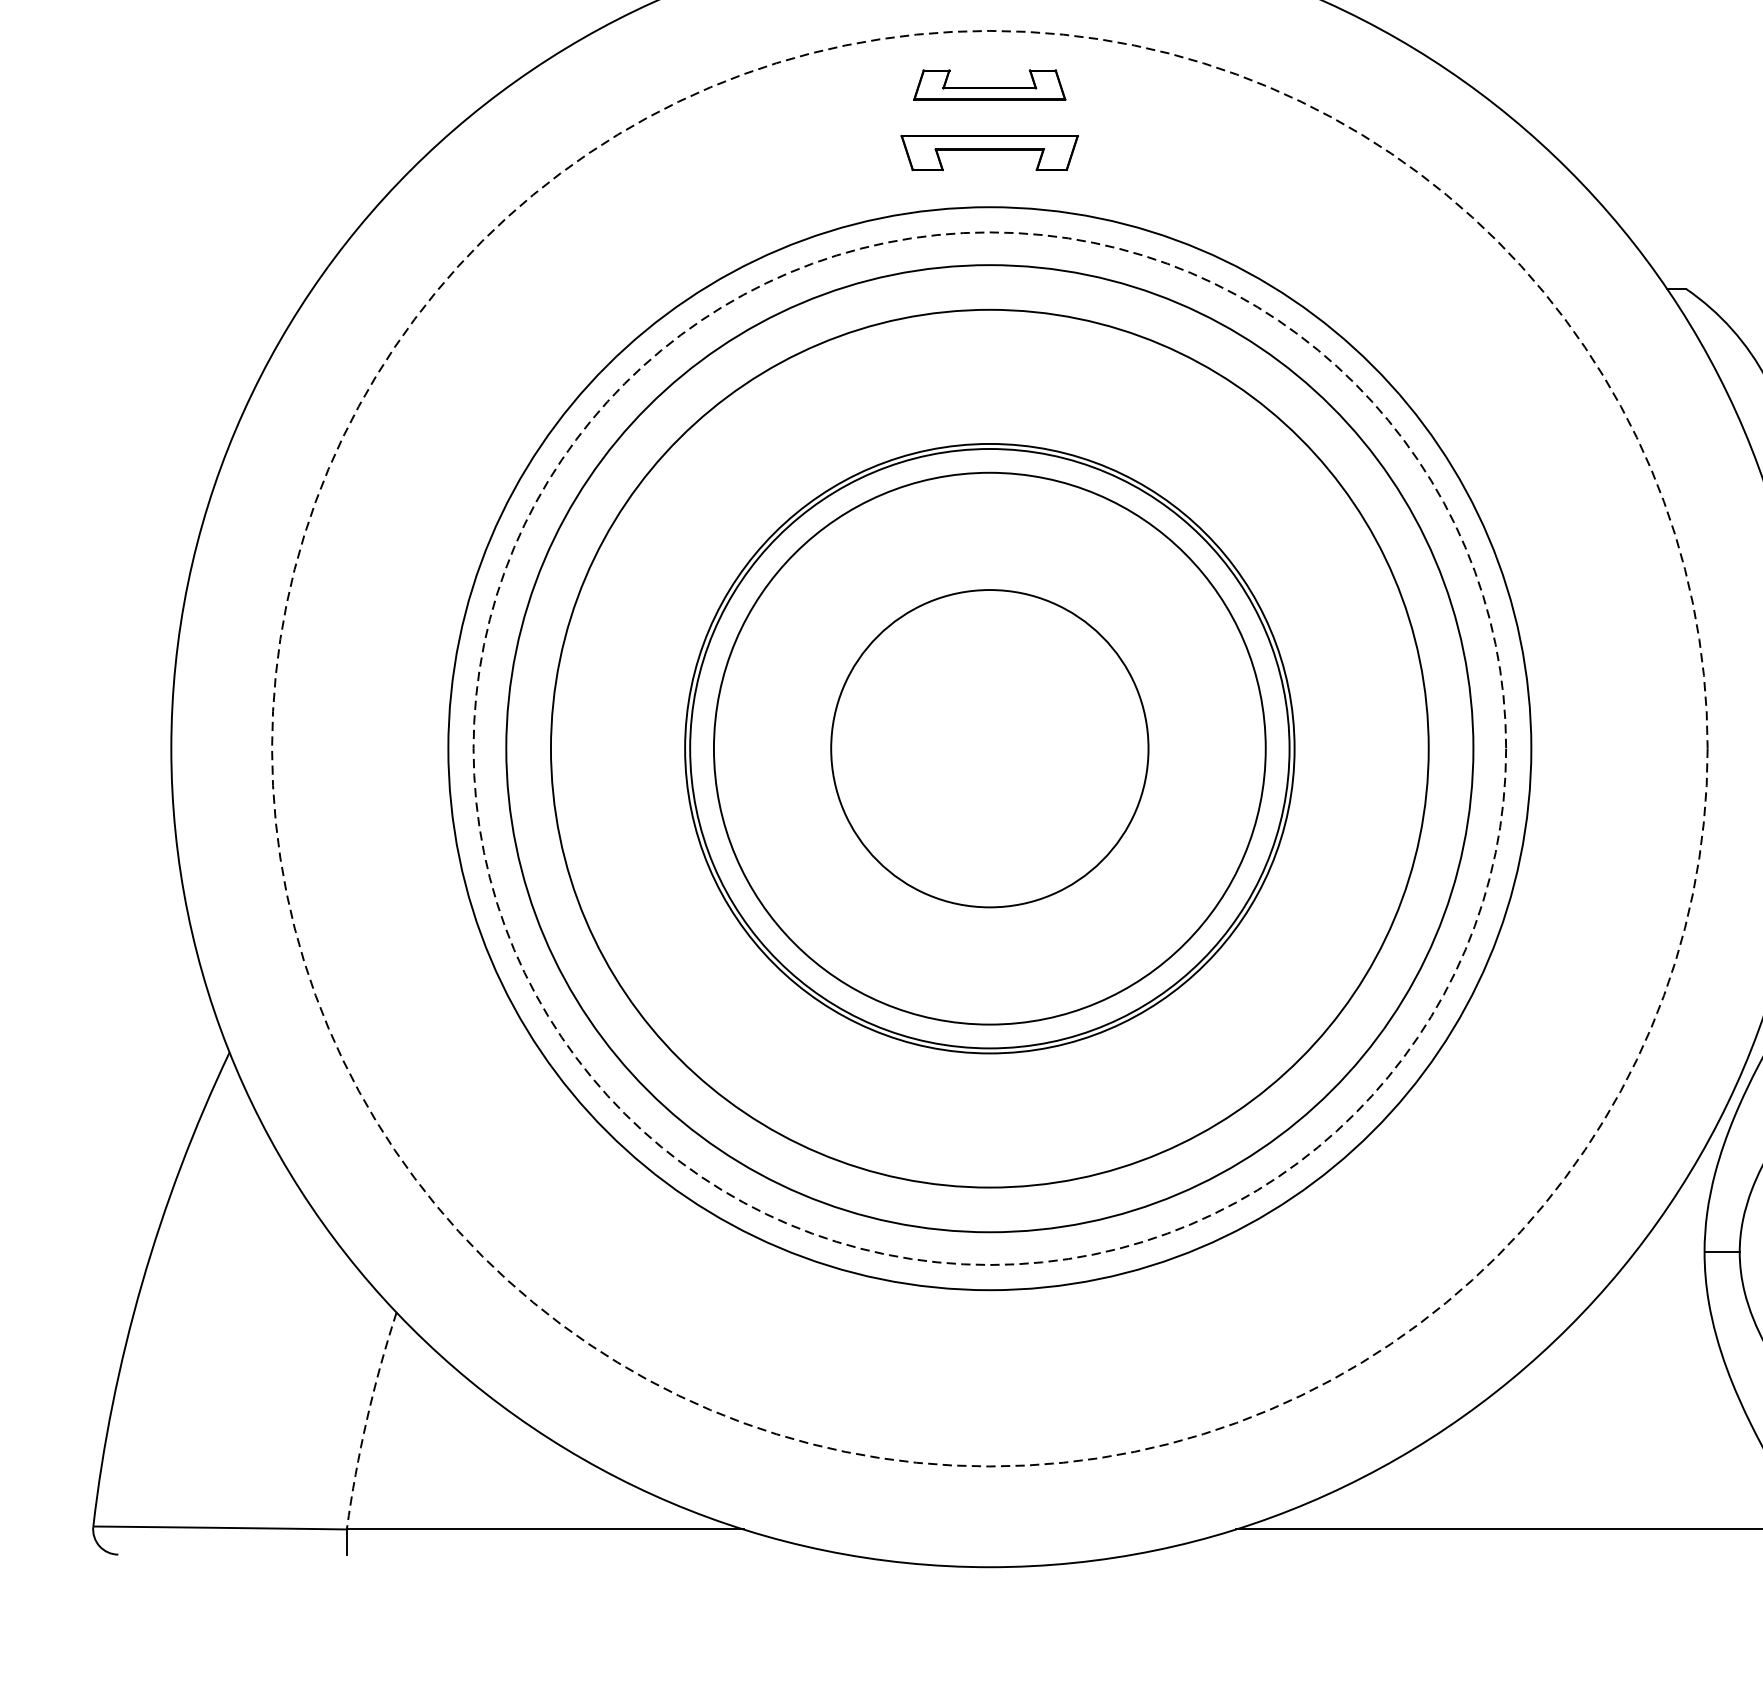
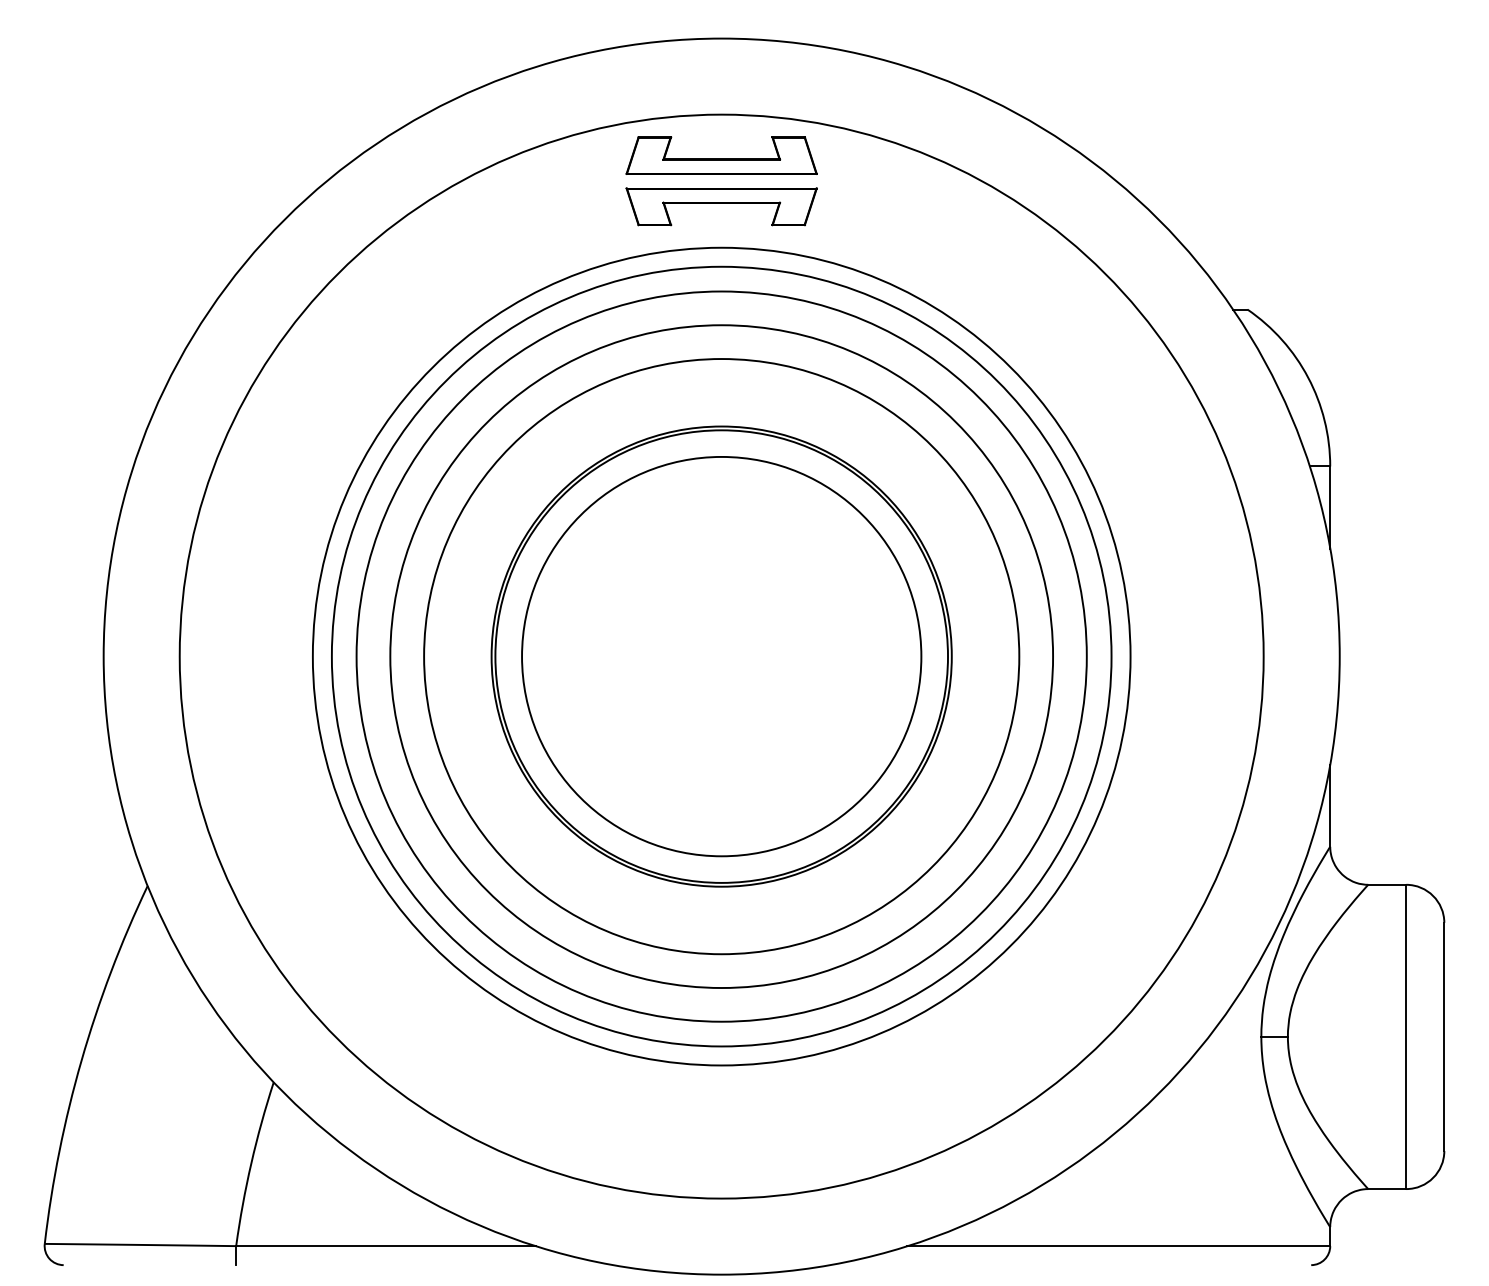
part: (989, 85) -> (721, 155), size x1.67
part: (989, 152) -> (721, 206), size x1.43
circle: (989, 748) -> (721, 656), dashed -> solid
circle: (989, 748) -> (721, 656), dashed -> solid
circle: (989, 748) -> (721, 656), size x1.43
circle: (989, 748) -> (721, 656), size x1.67
arc: (367, 1420) -> (251, 1163), dashed -> solid

